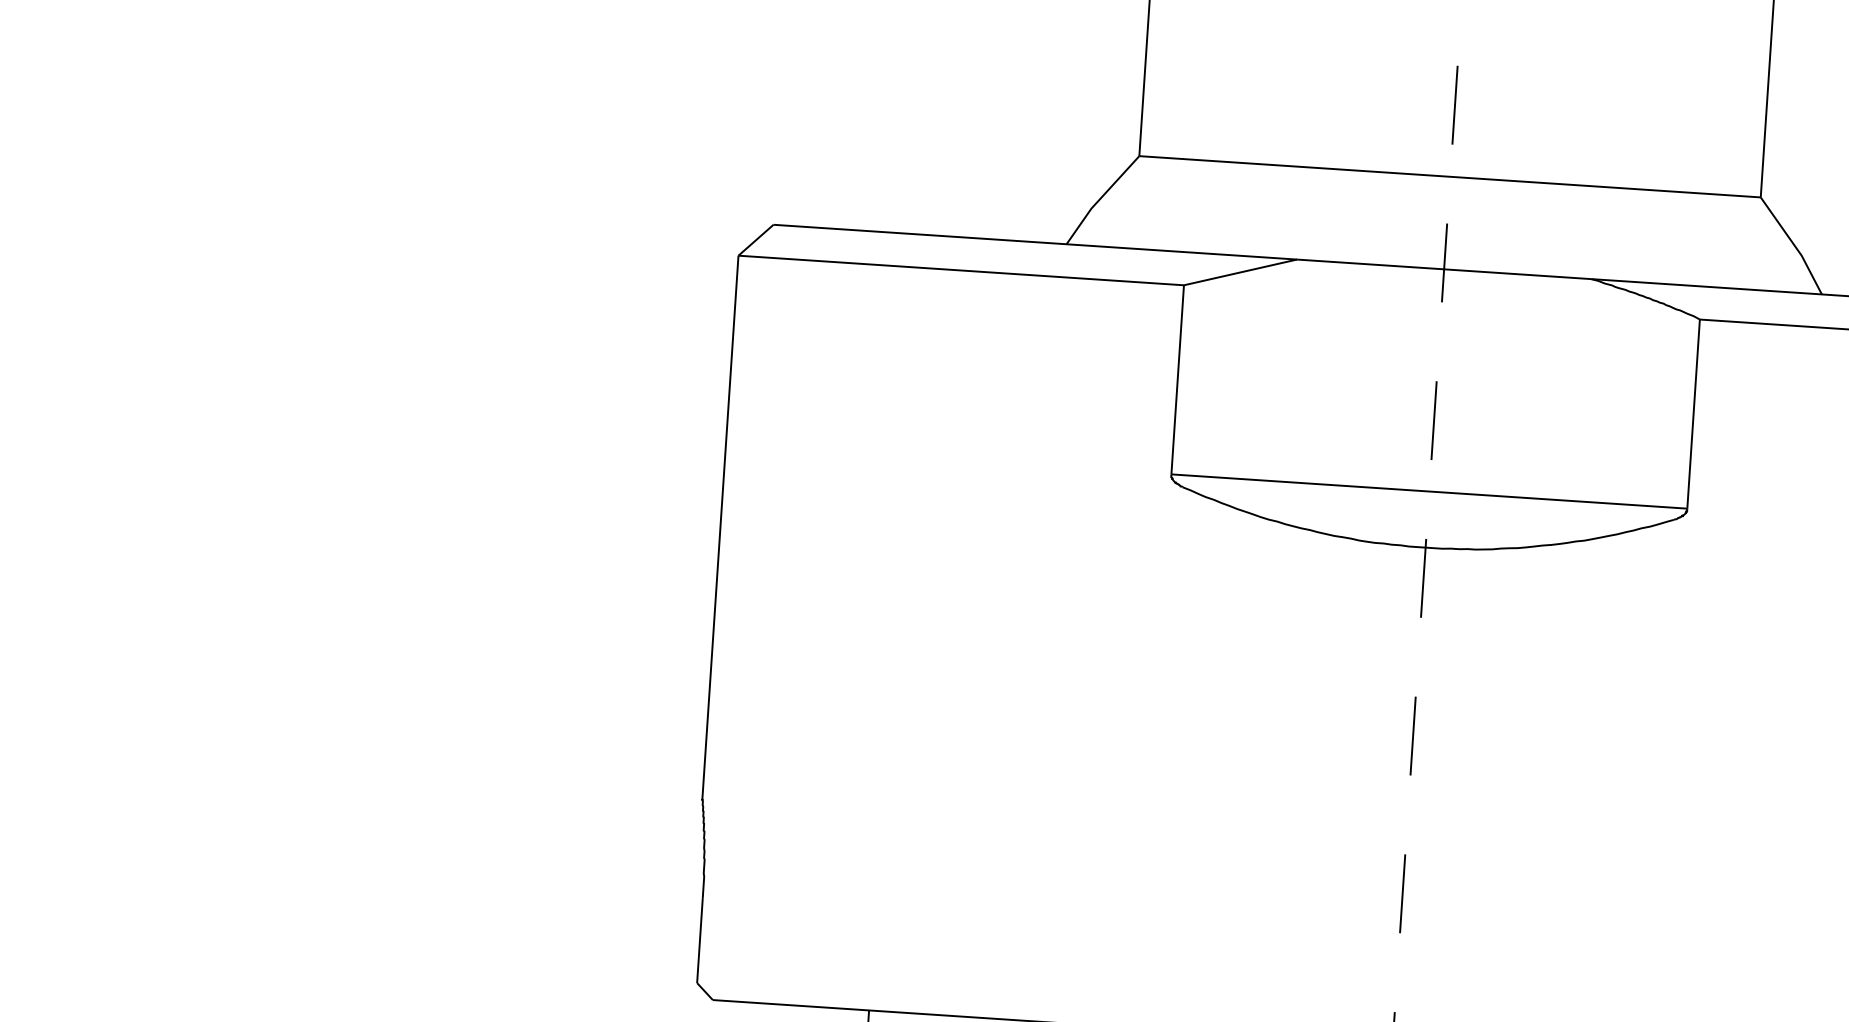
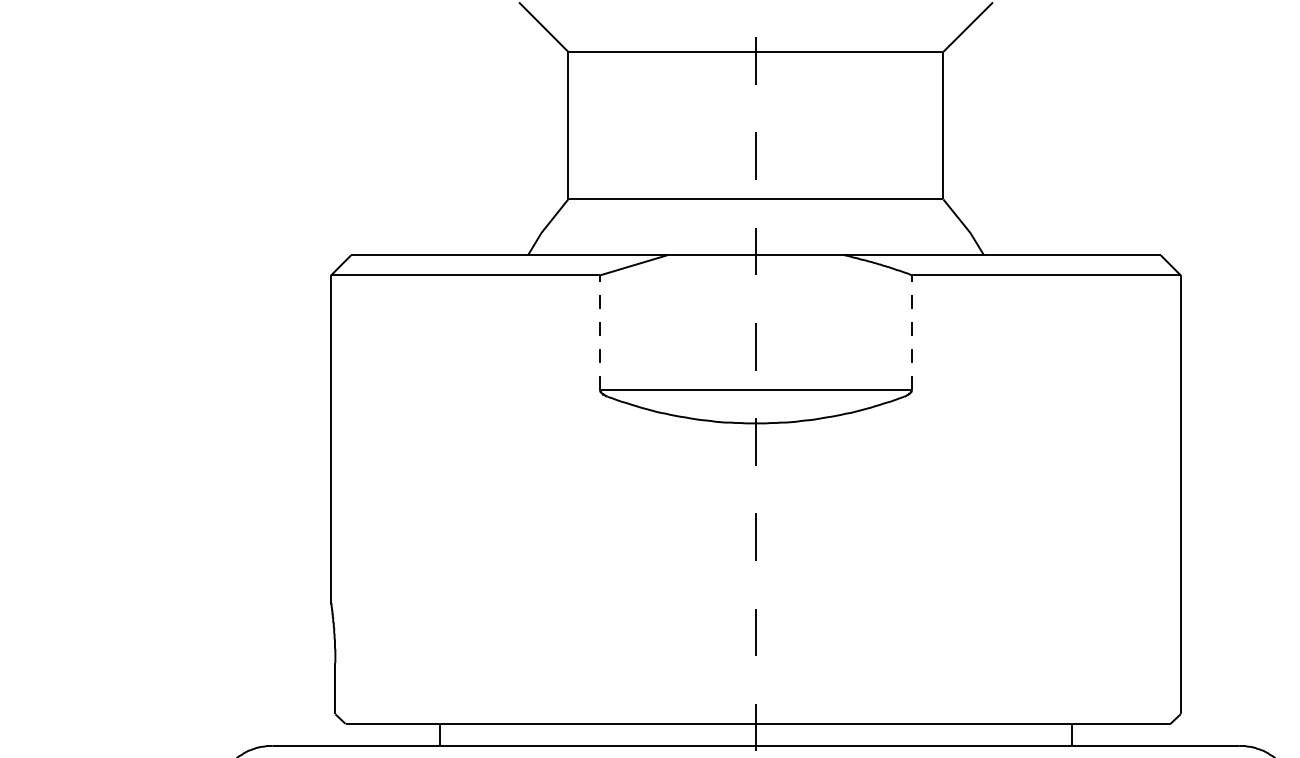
line: (1178, 378) -> (600, 331), solid -> dashed
line: (1693, 412) -> (911, 331), solid -> dashed

